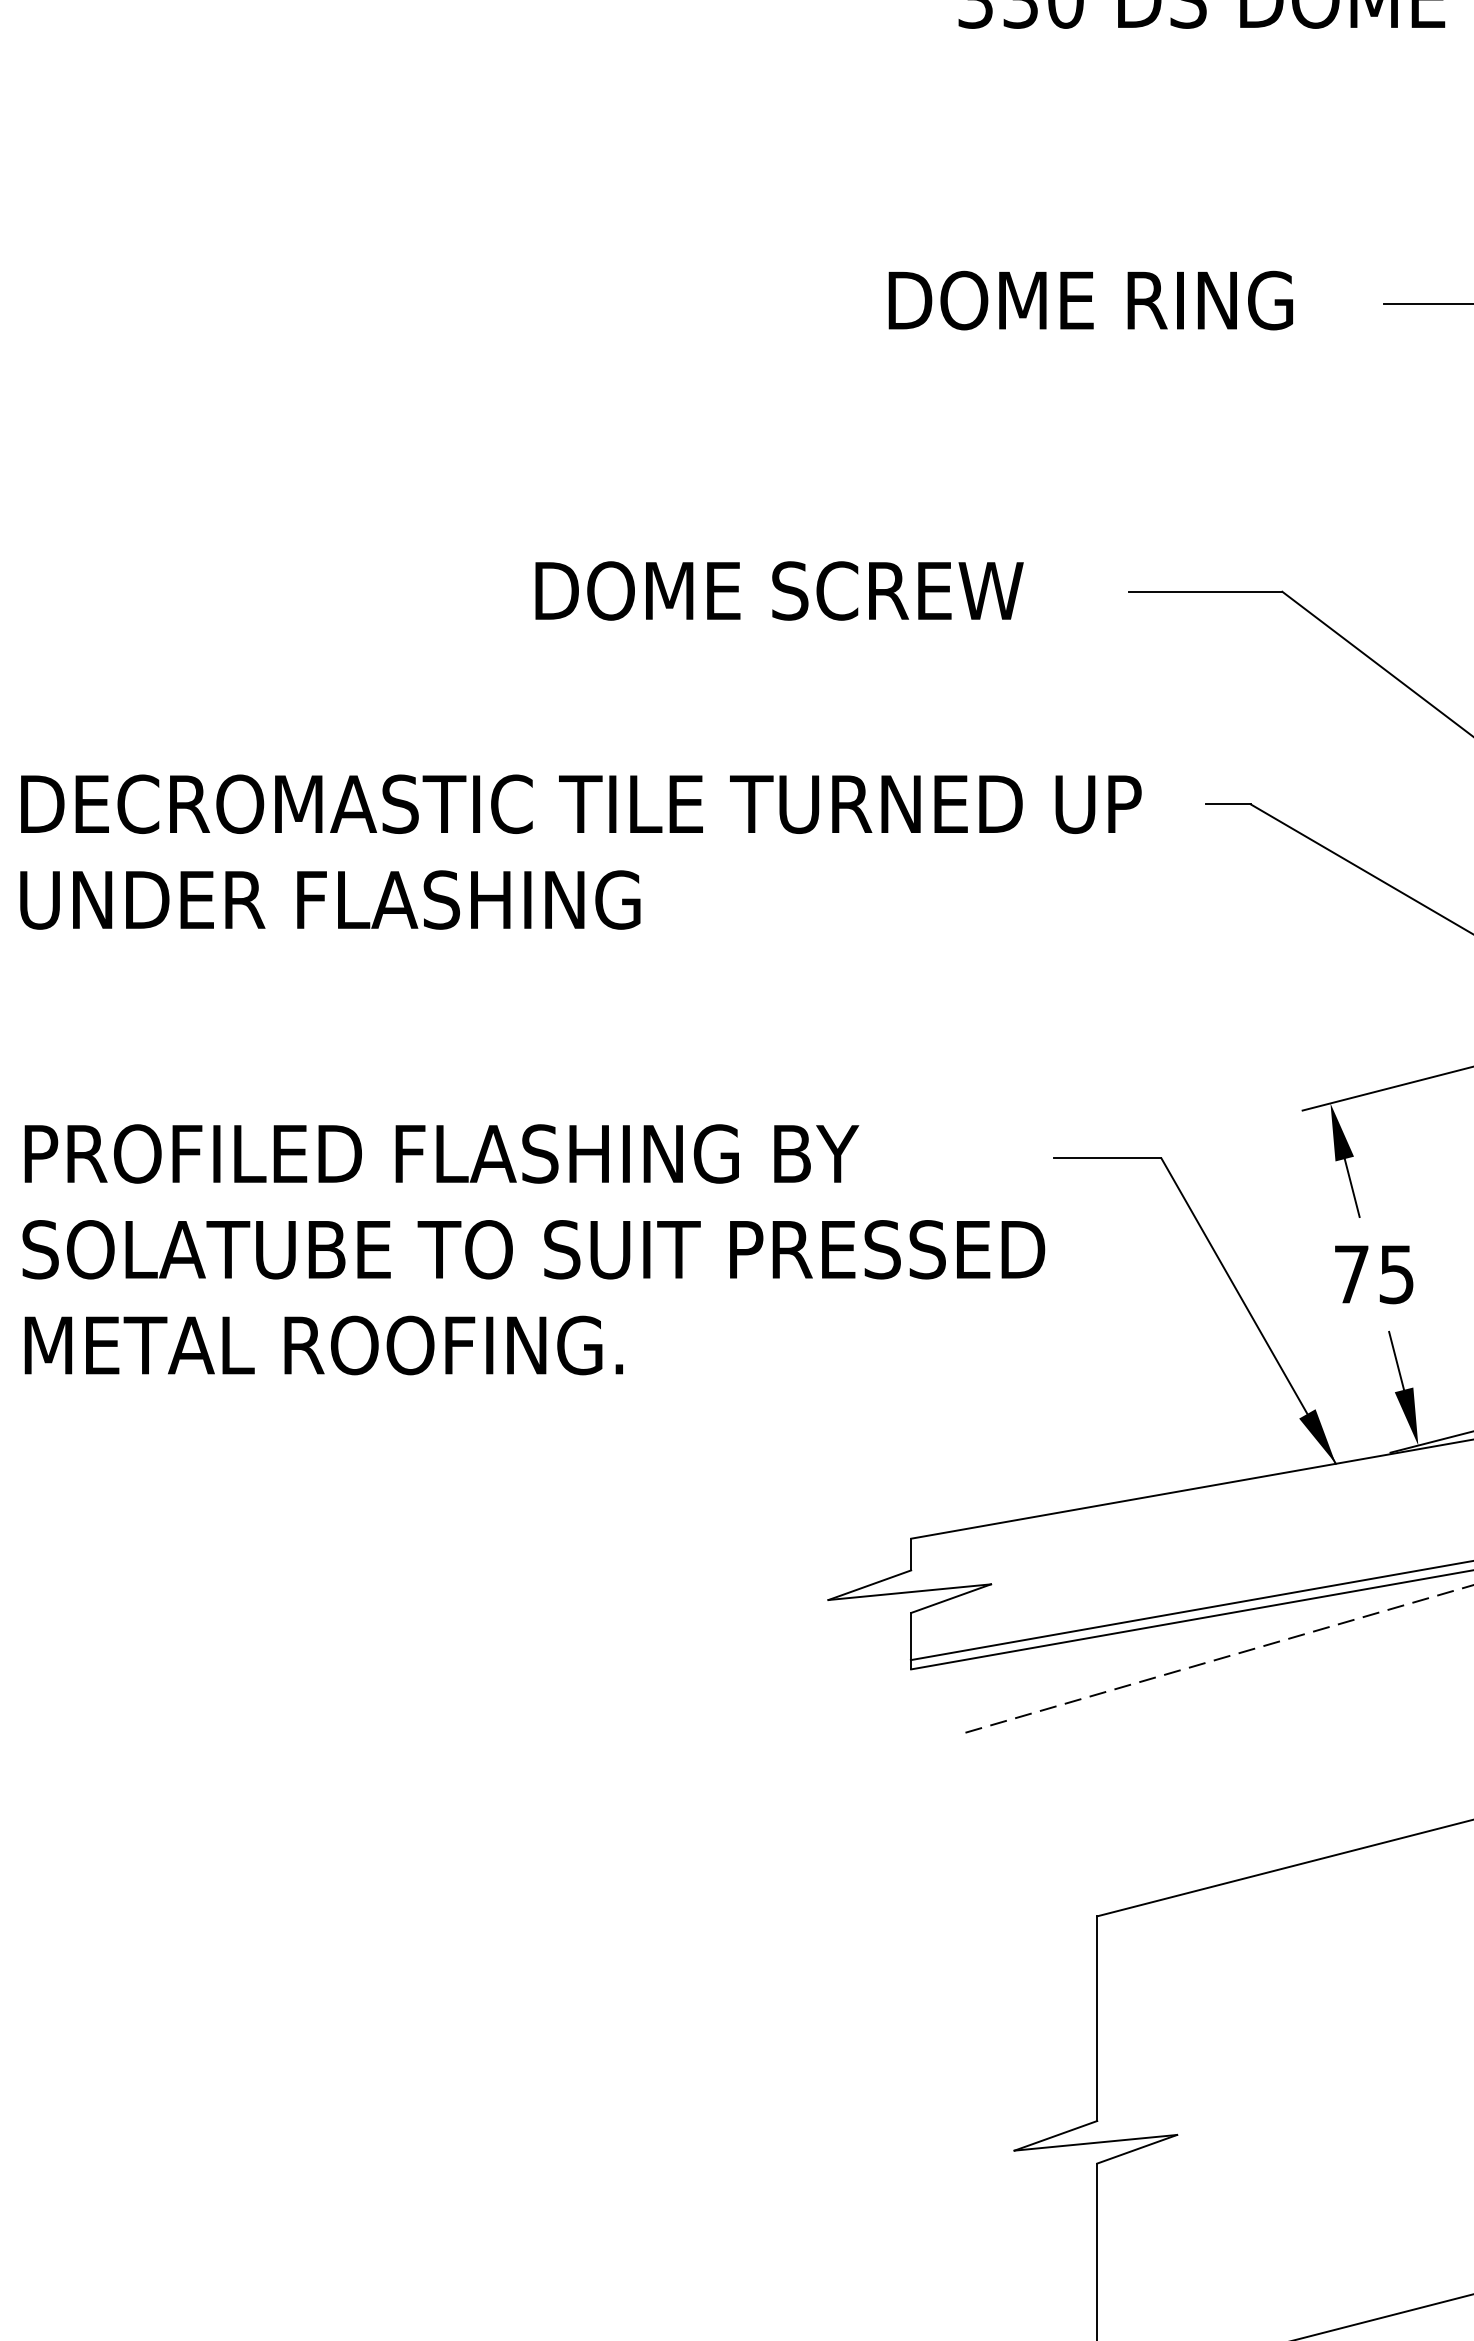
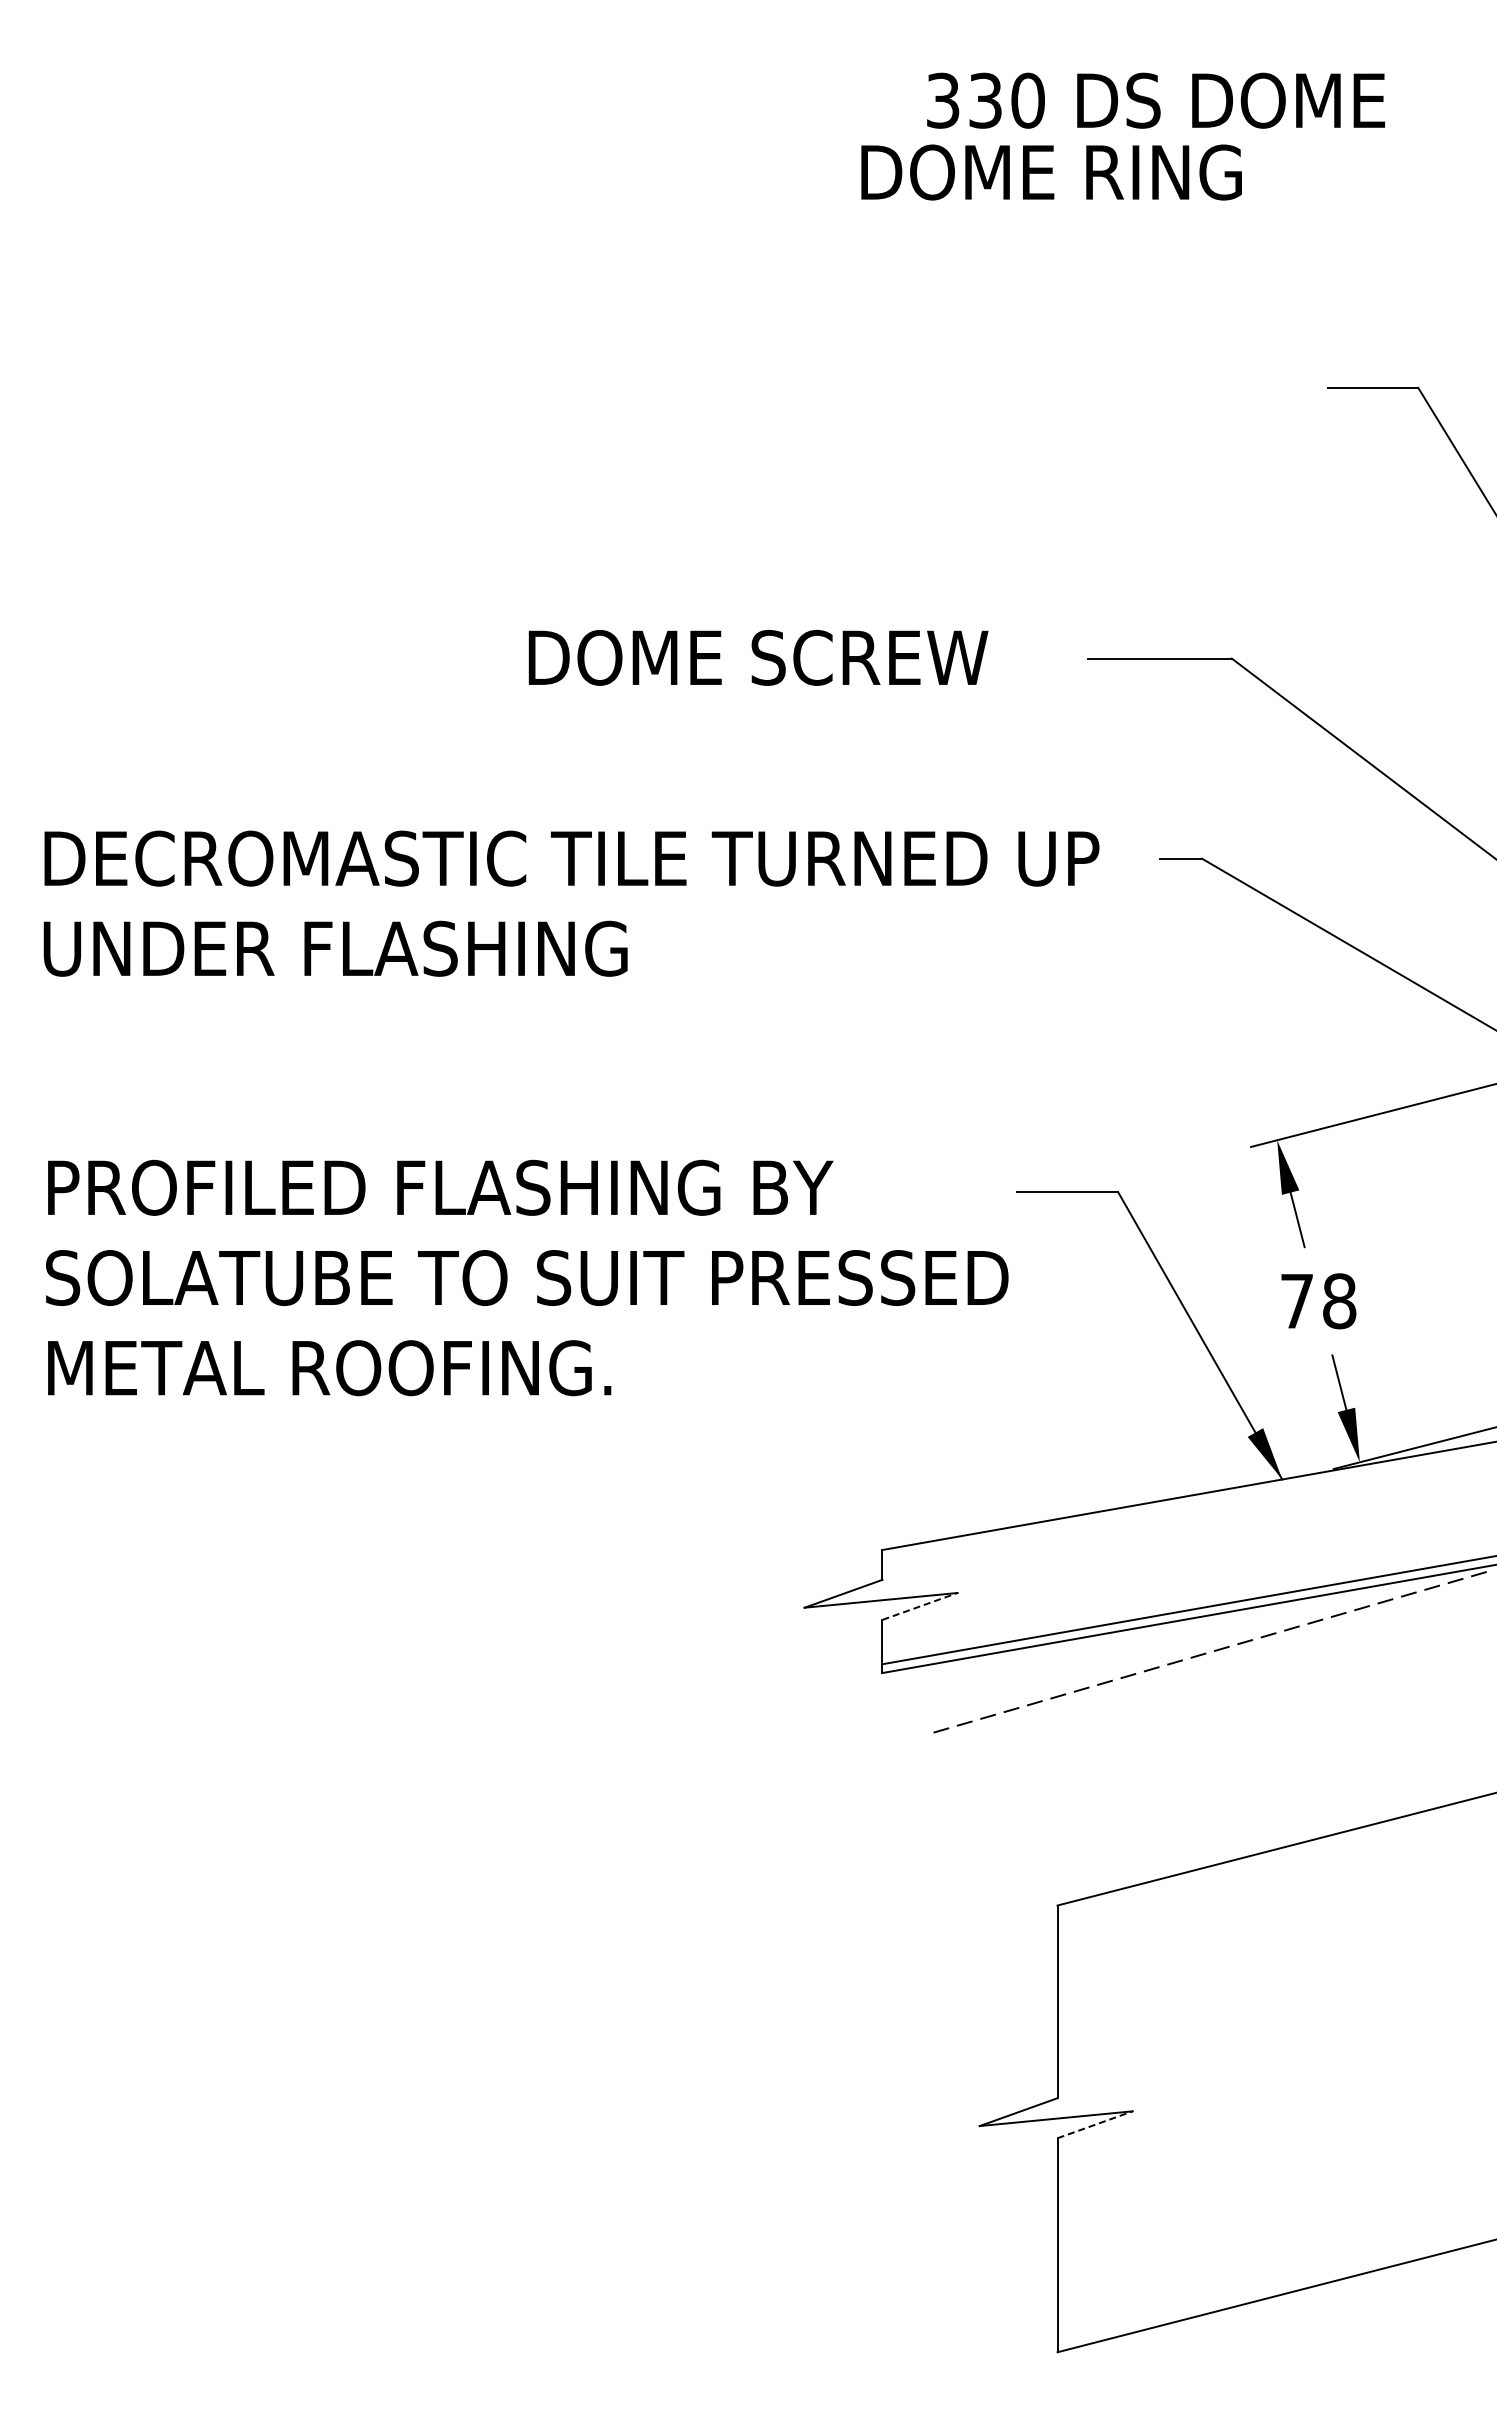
text: (1090, 300) -> (1051, 172), moved
text: (1396, 1274) -> (1339, 1301), 75 -> 78
line: (951, 1598) -> (920, 1606), solid -> dashed
line: (1137, 2148) -> (1095, 2124), solid -> dashed

